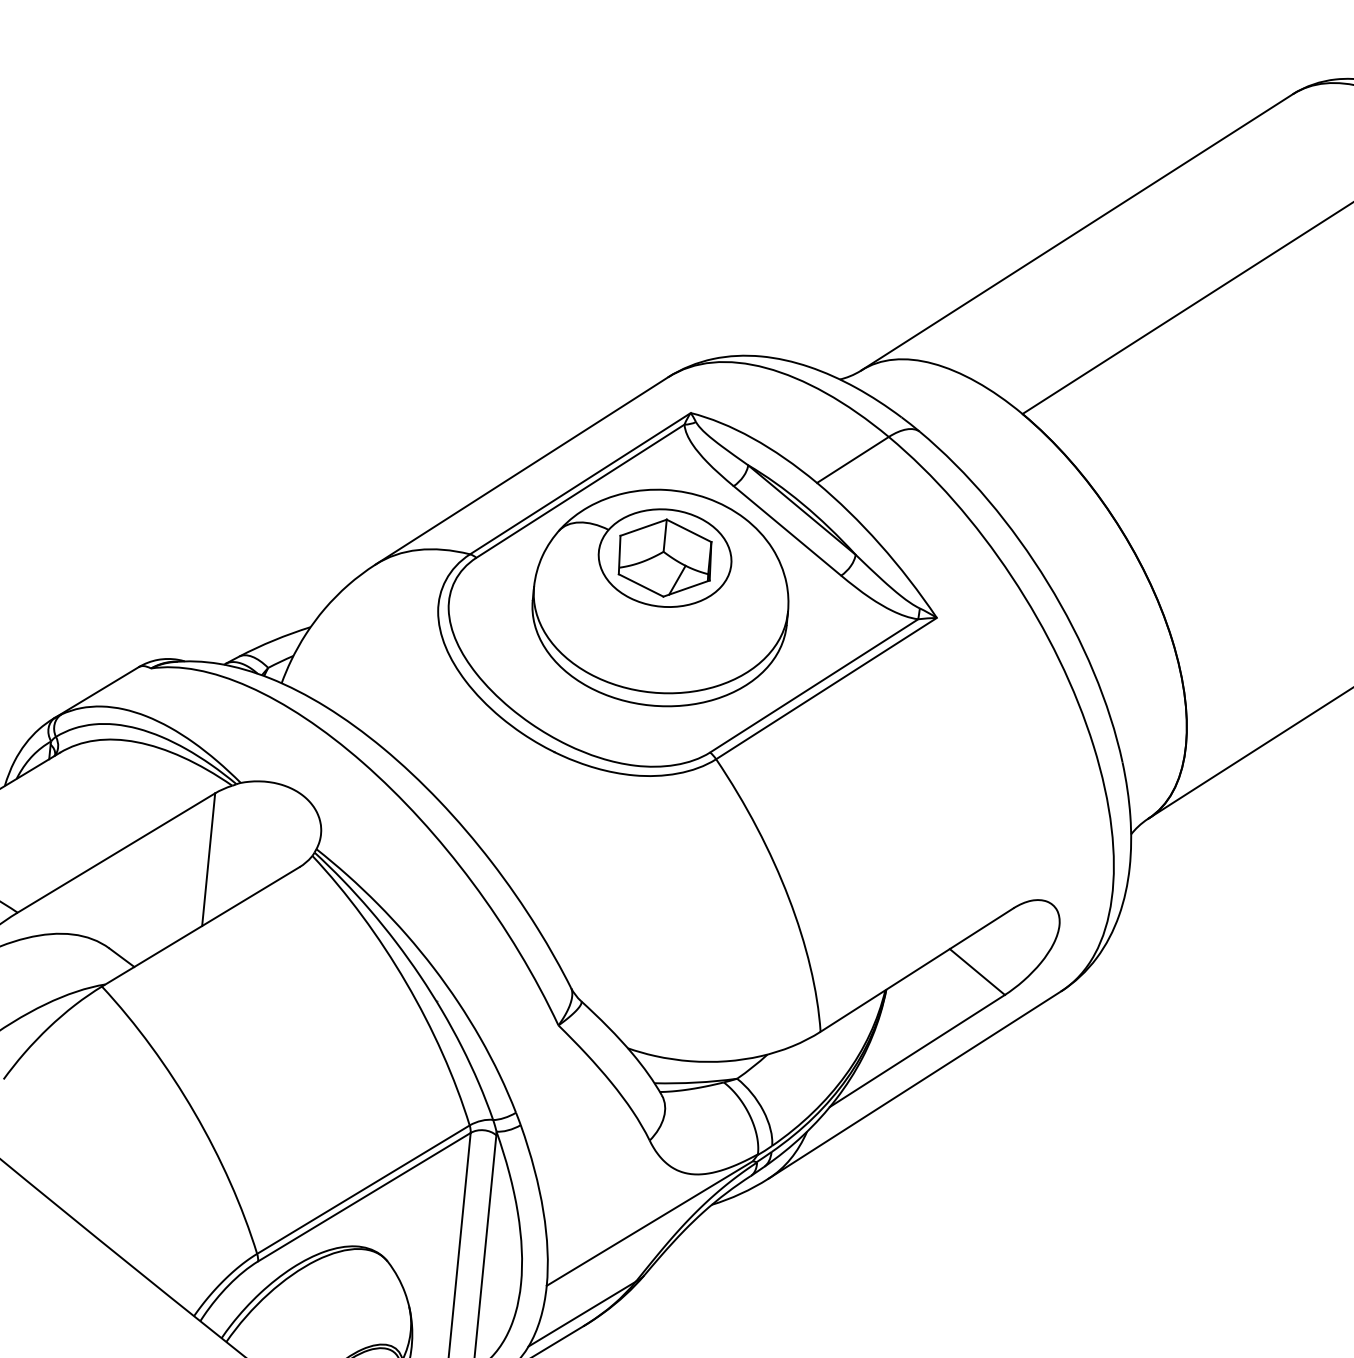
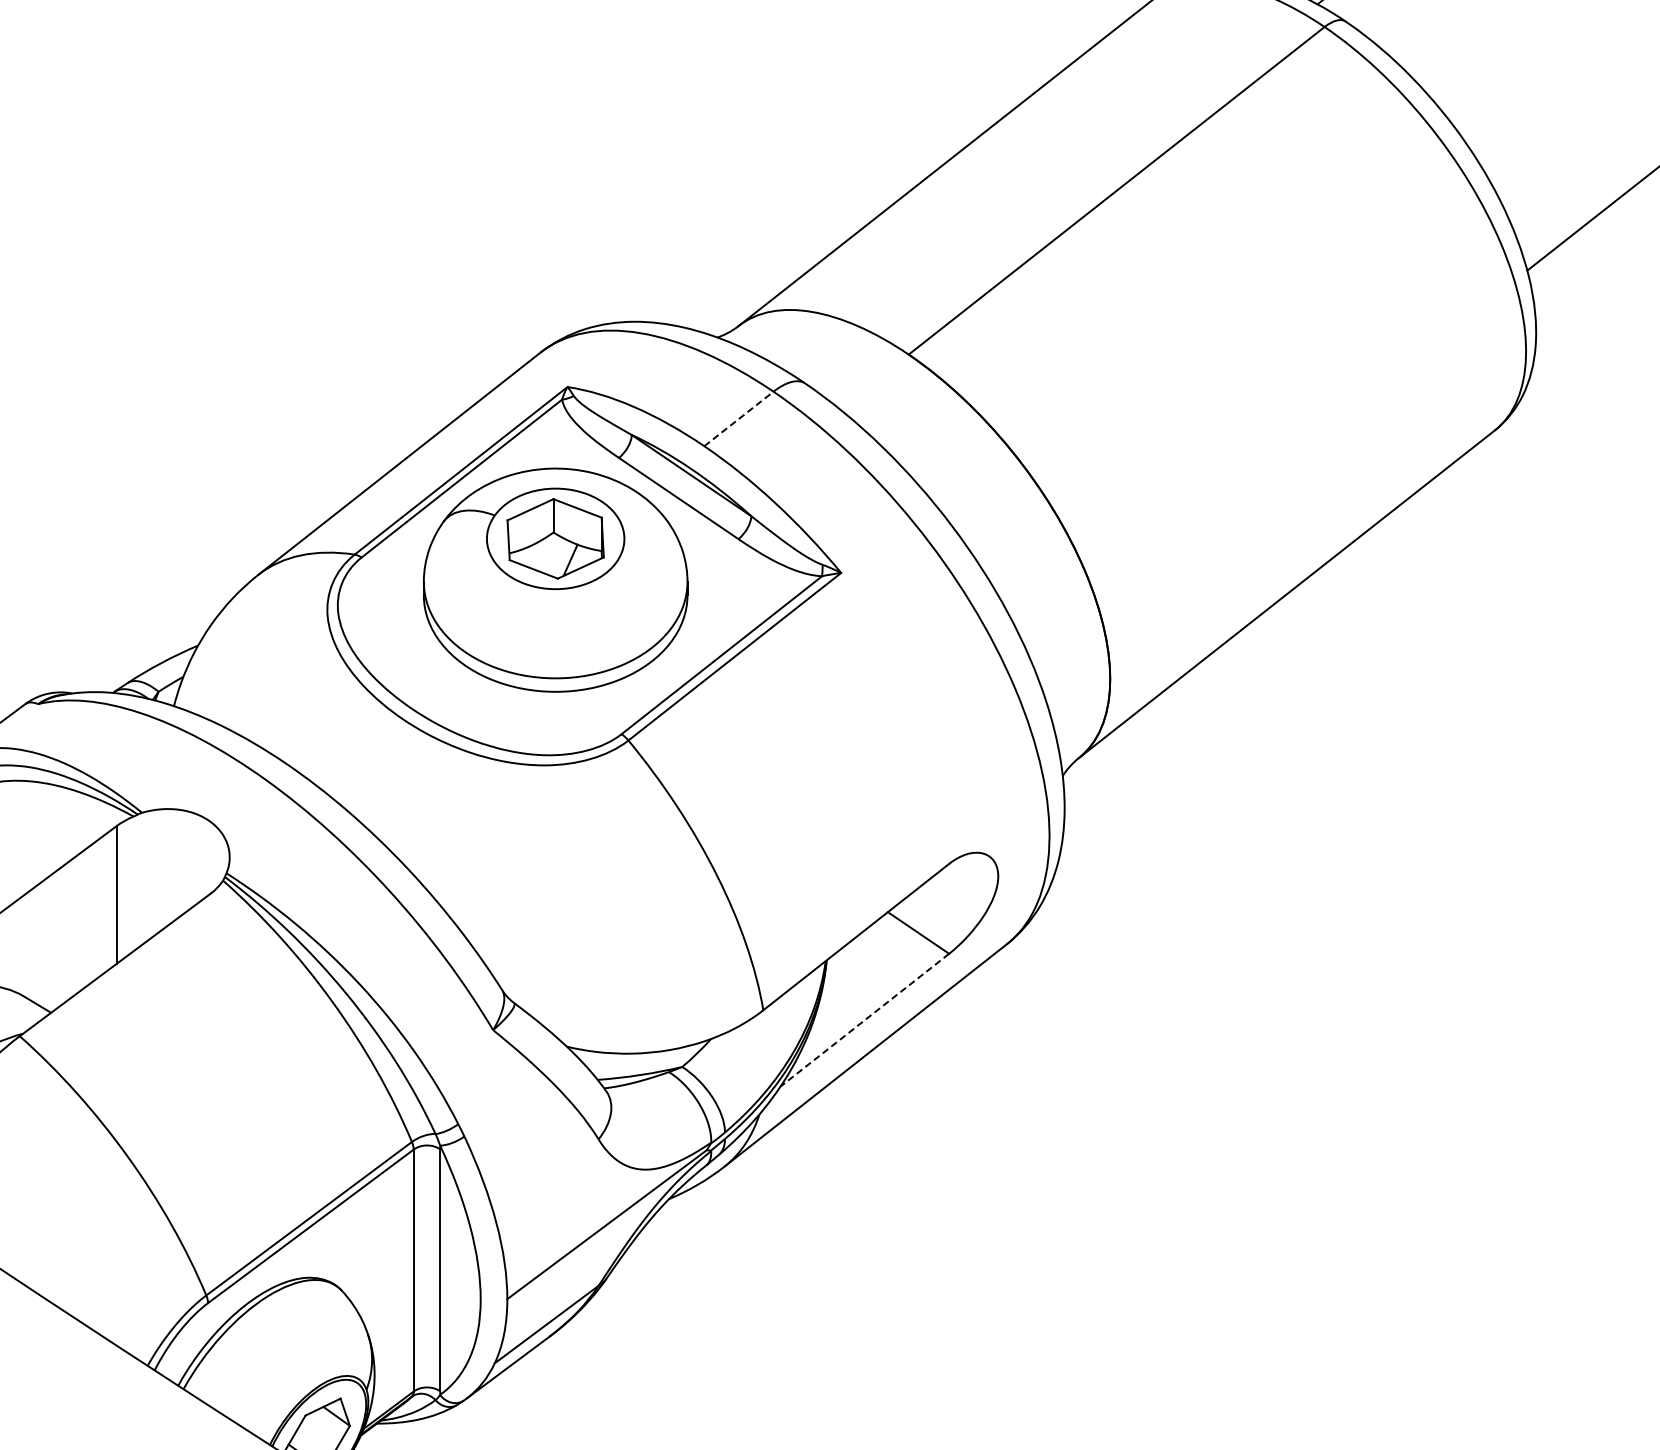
line: (853, 459) -> (739, 418), solid -> dashed
line: (917, 1051) -> (864, 1020), solid -> dashed

